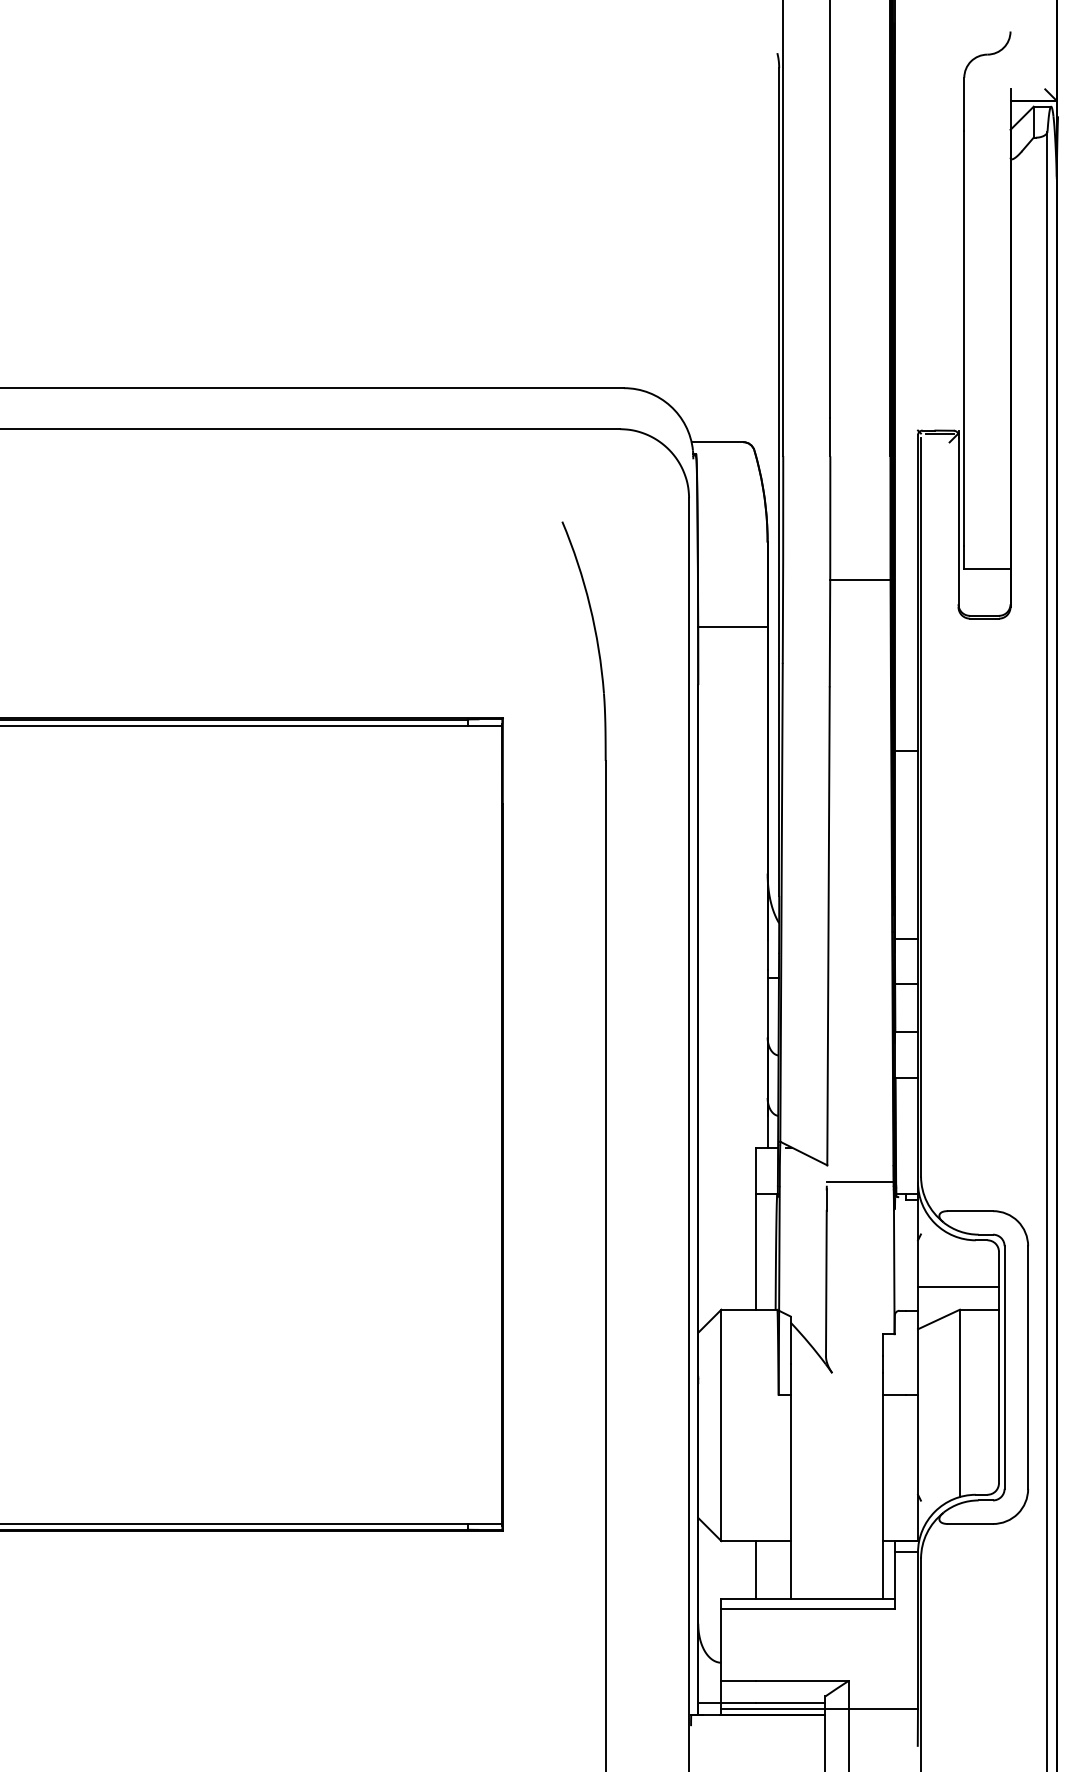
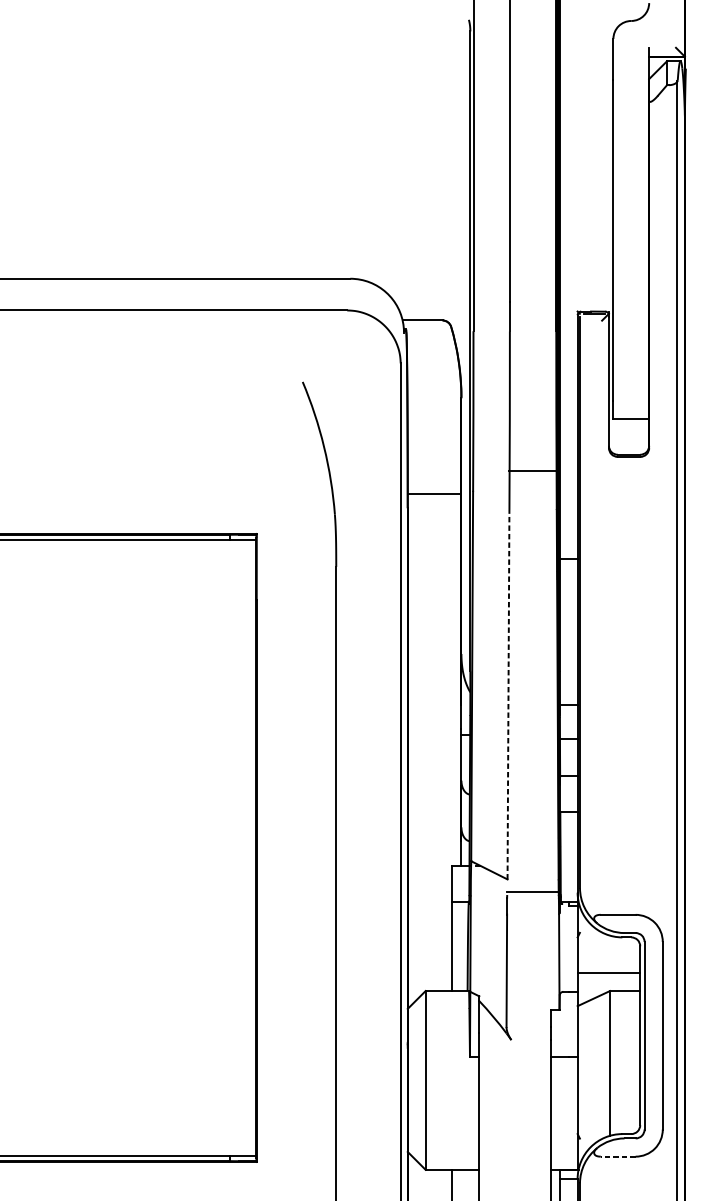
line: (859, 580) -> (532, 470), moved
line: (732, 627) -> (434, 493), moved
line: (828, 926) -> (508, 694), solid -> dashed
line: (970, 1523) -> (618, 1156), solid -> dashed

